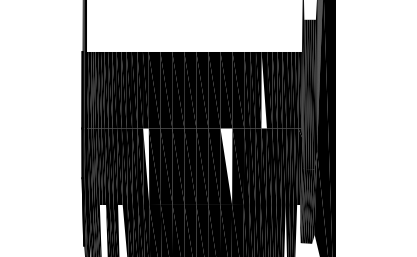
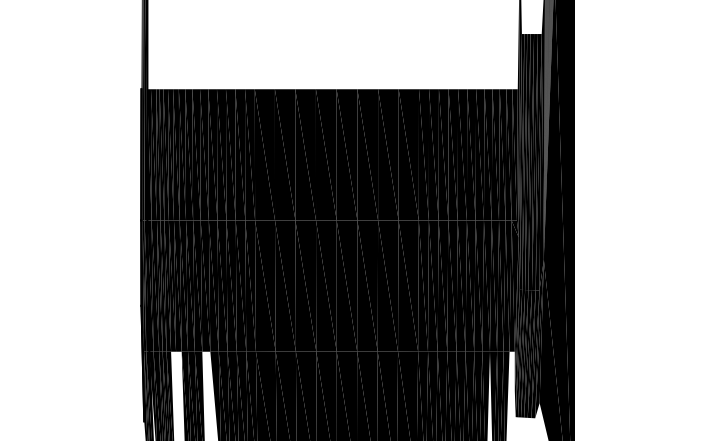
fill: (263, 90) -> (451, 155), added
fill: (146, 166) -> (251, 285), added
fill: (226, 166) -> (388, 285), added

